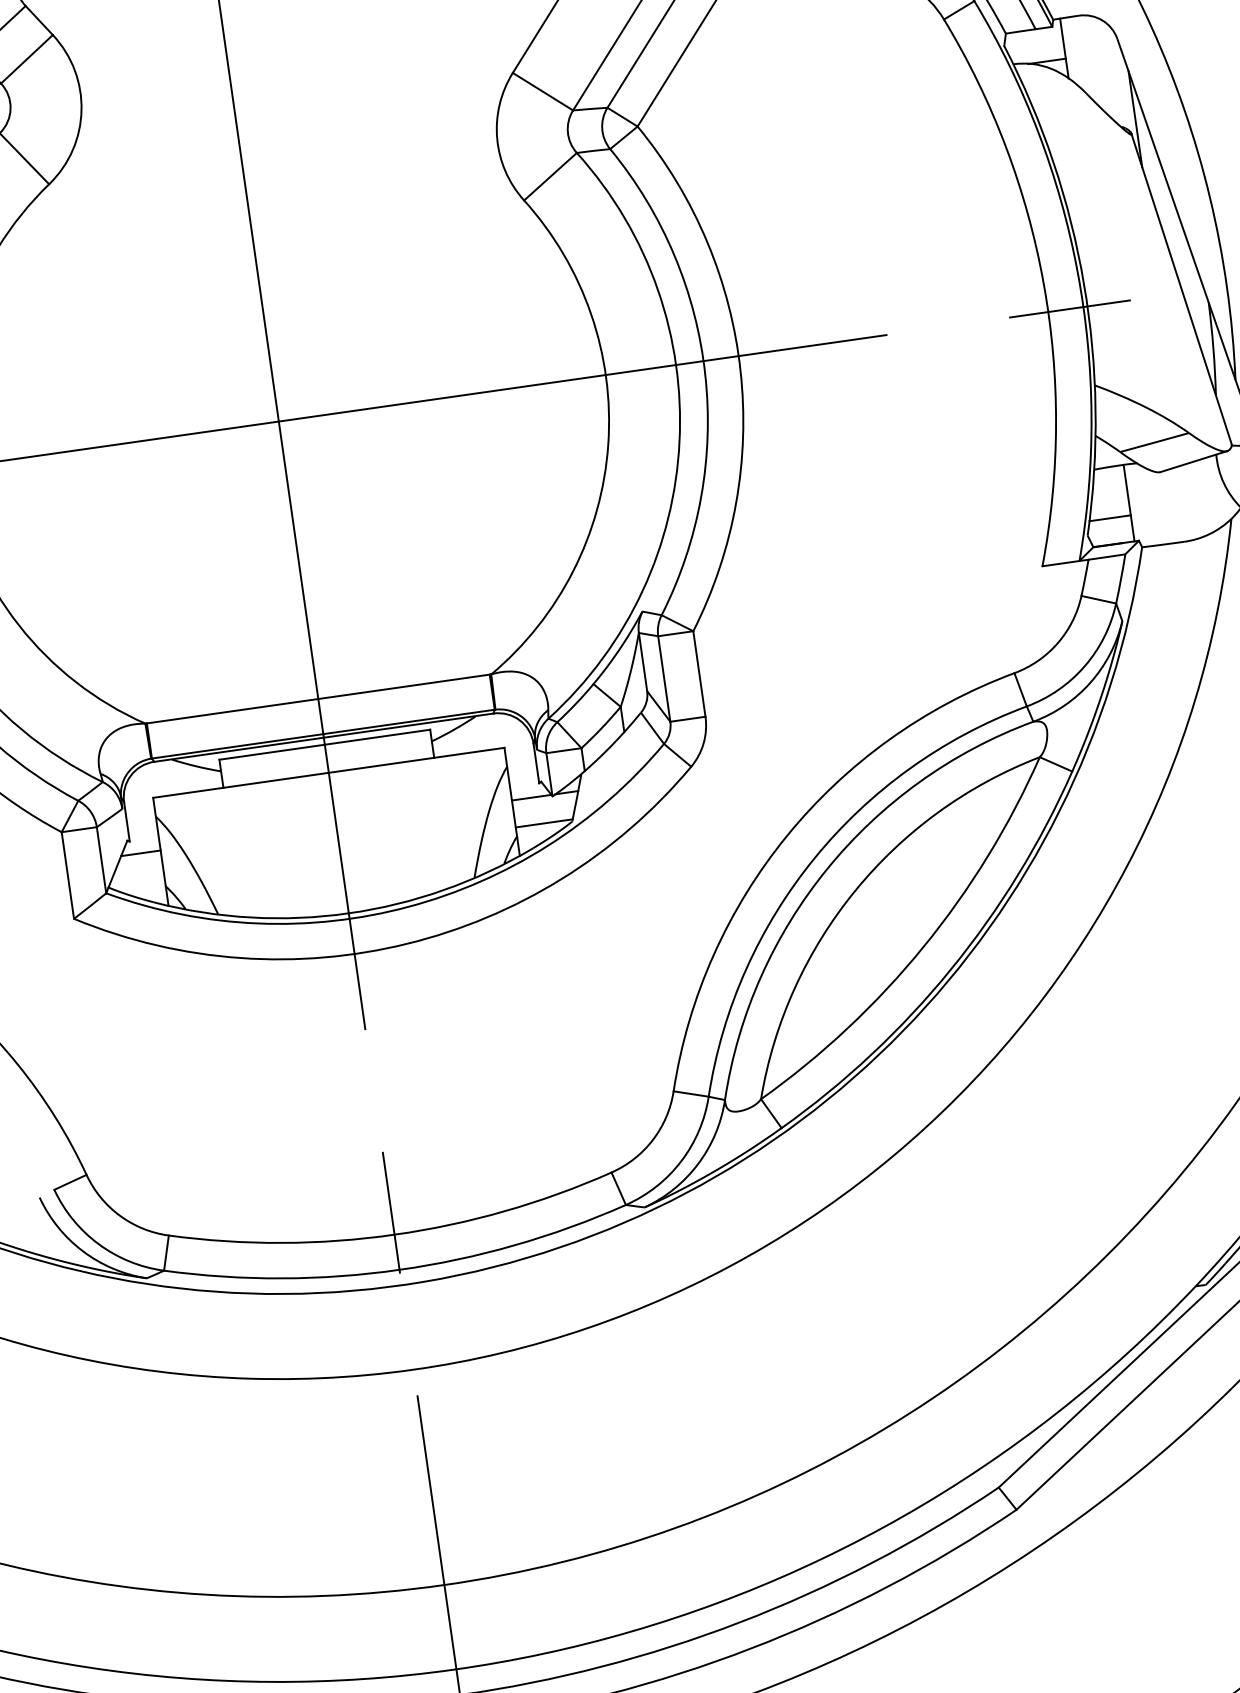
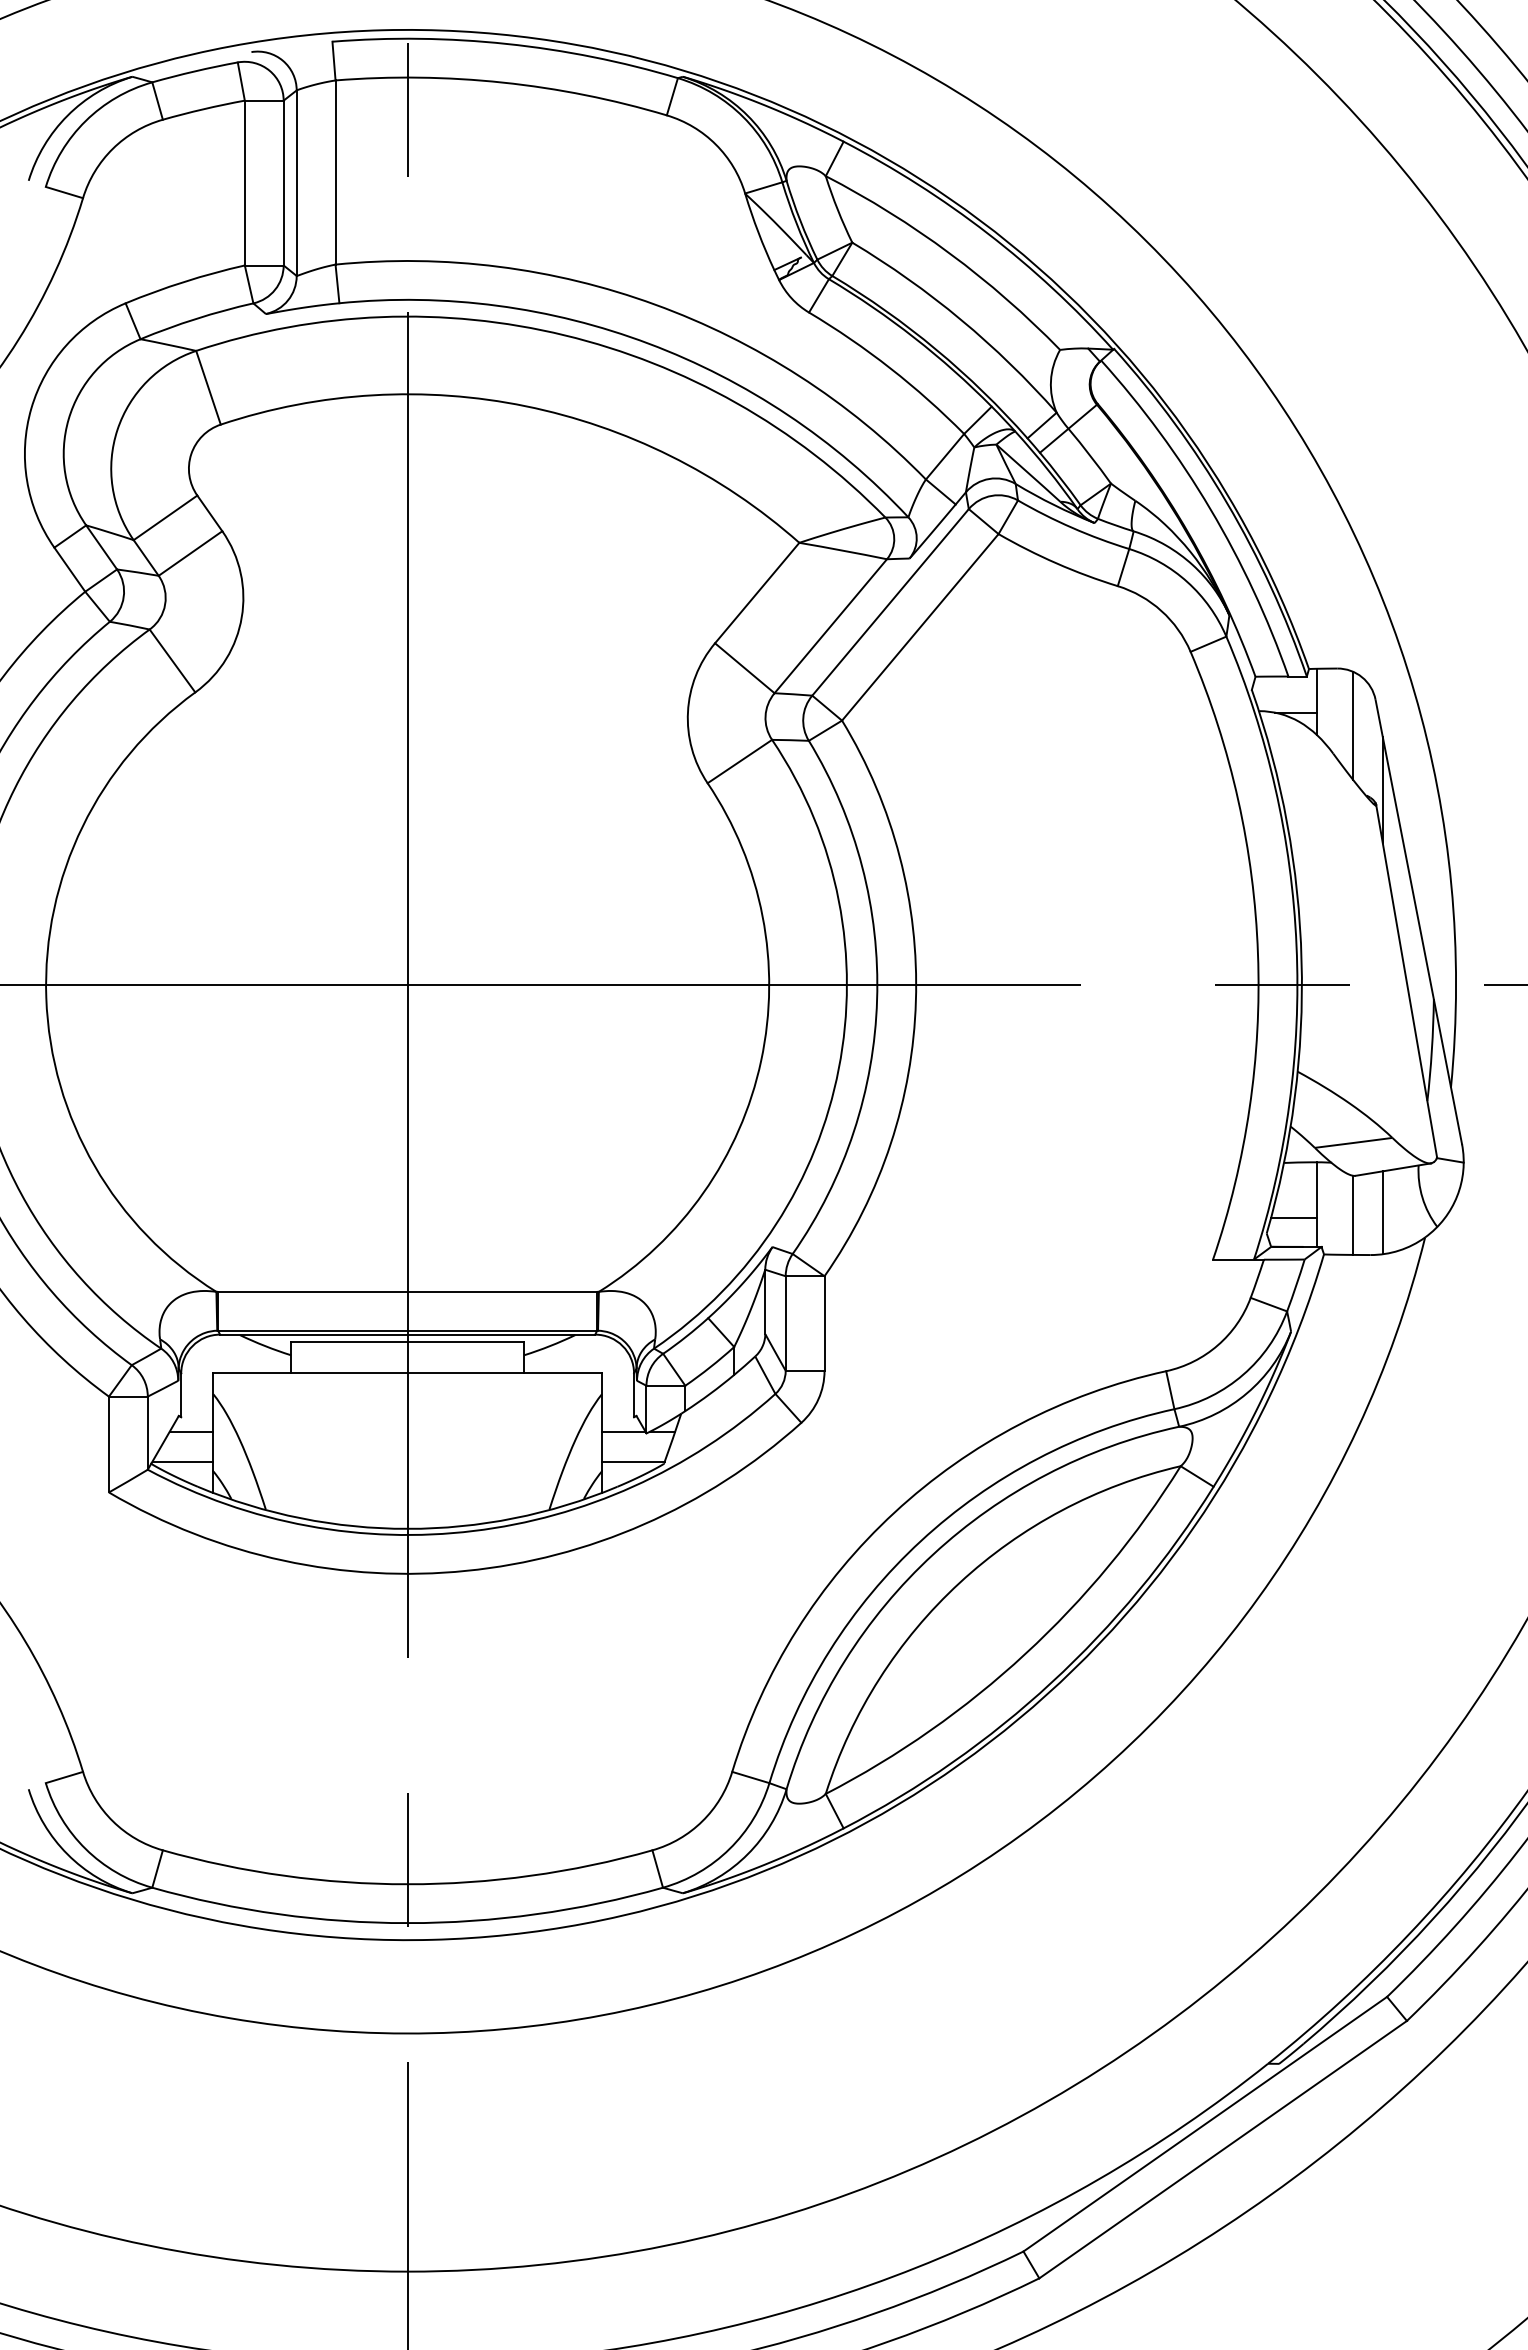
line: (1099, 65) -> (1352, 725), added
line: (1189, 501) -> (1382, 1212), added
line: (1162, 507) -> (1352, 1214), added
line: (136, 881) -> (182, 1461), added

